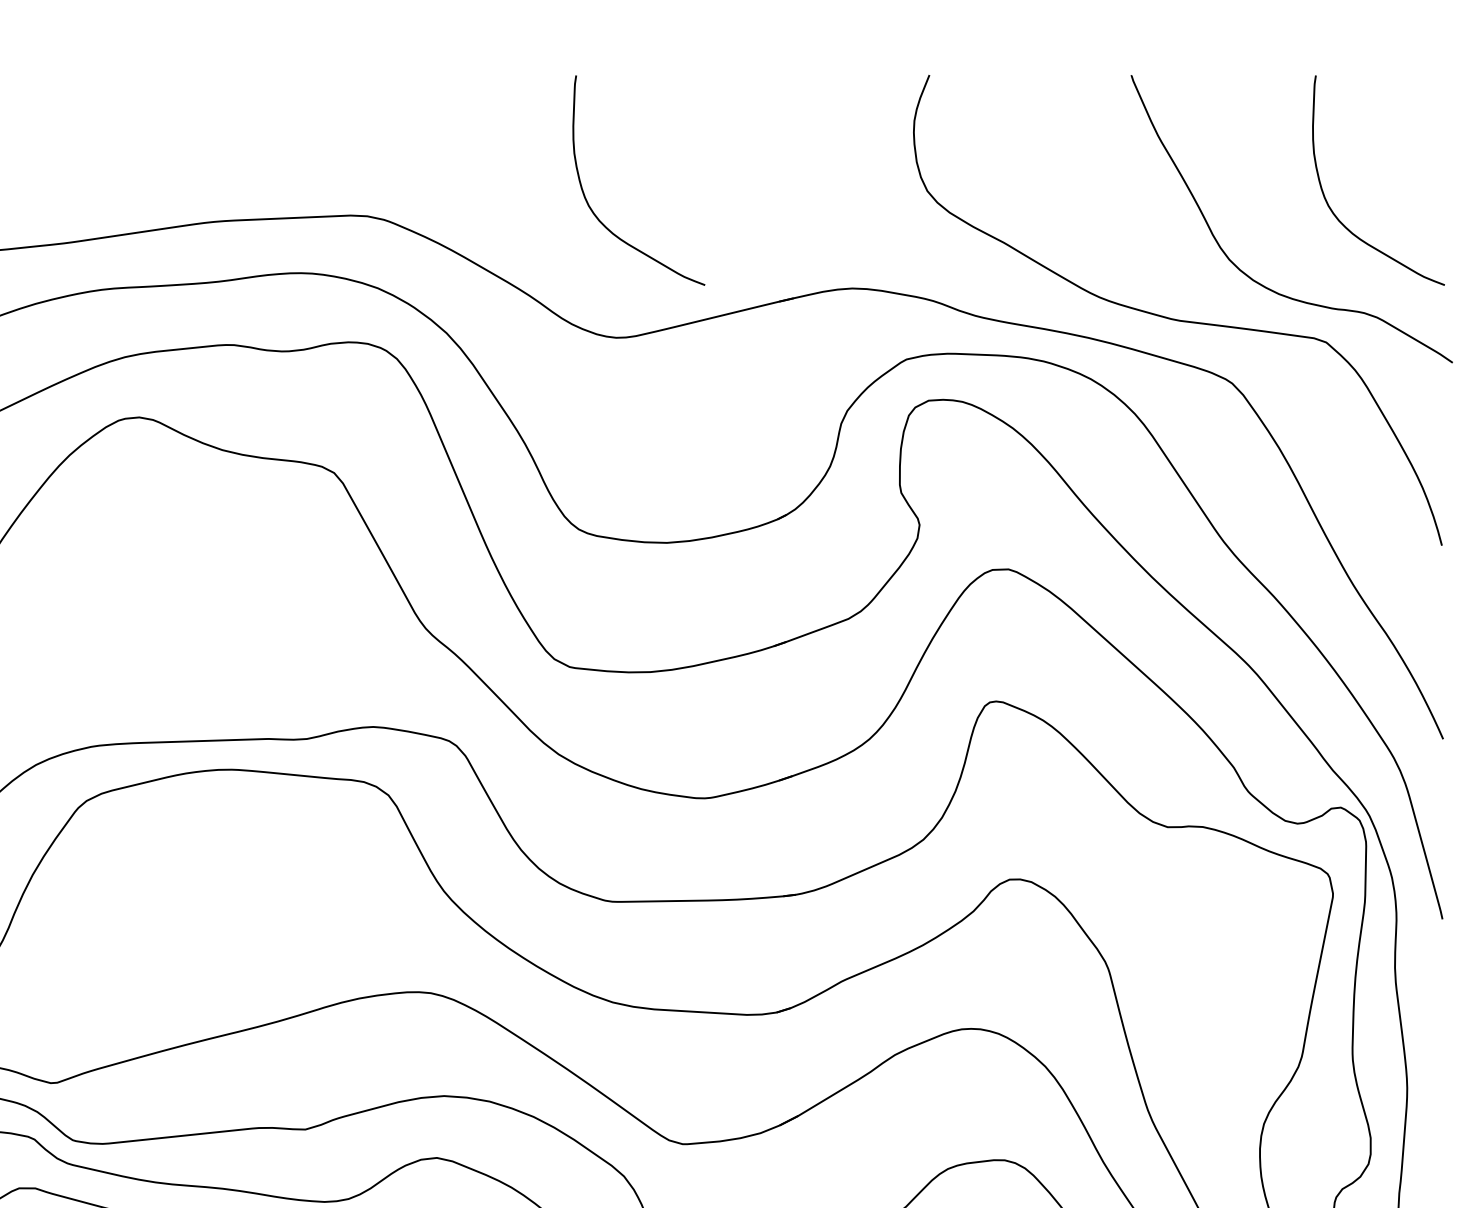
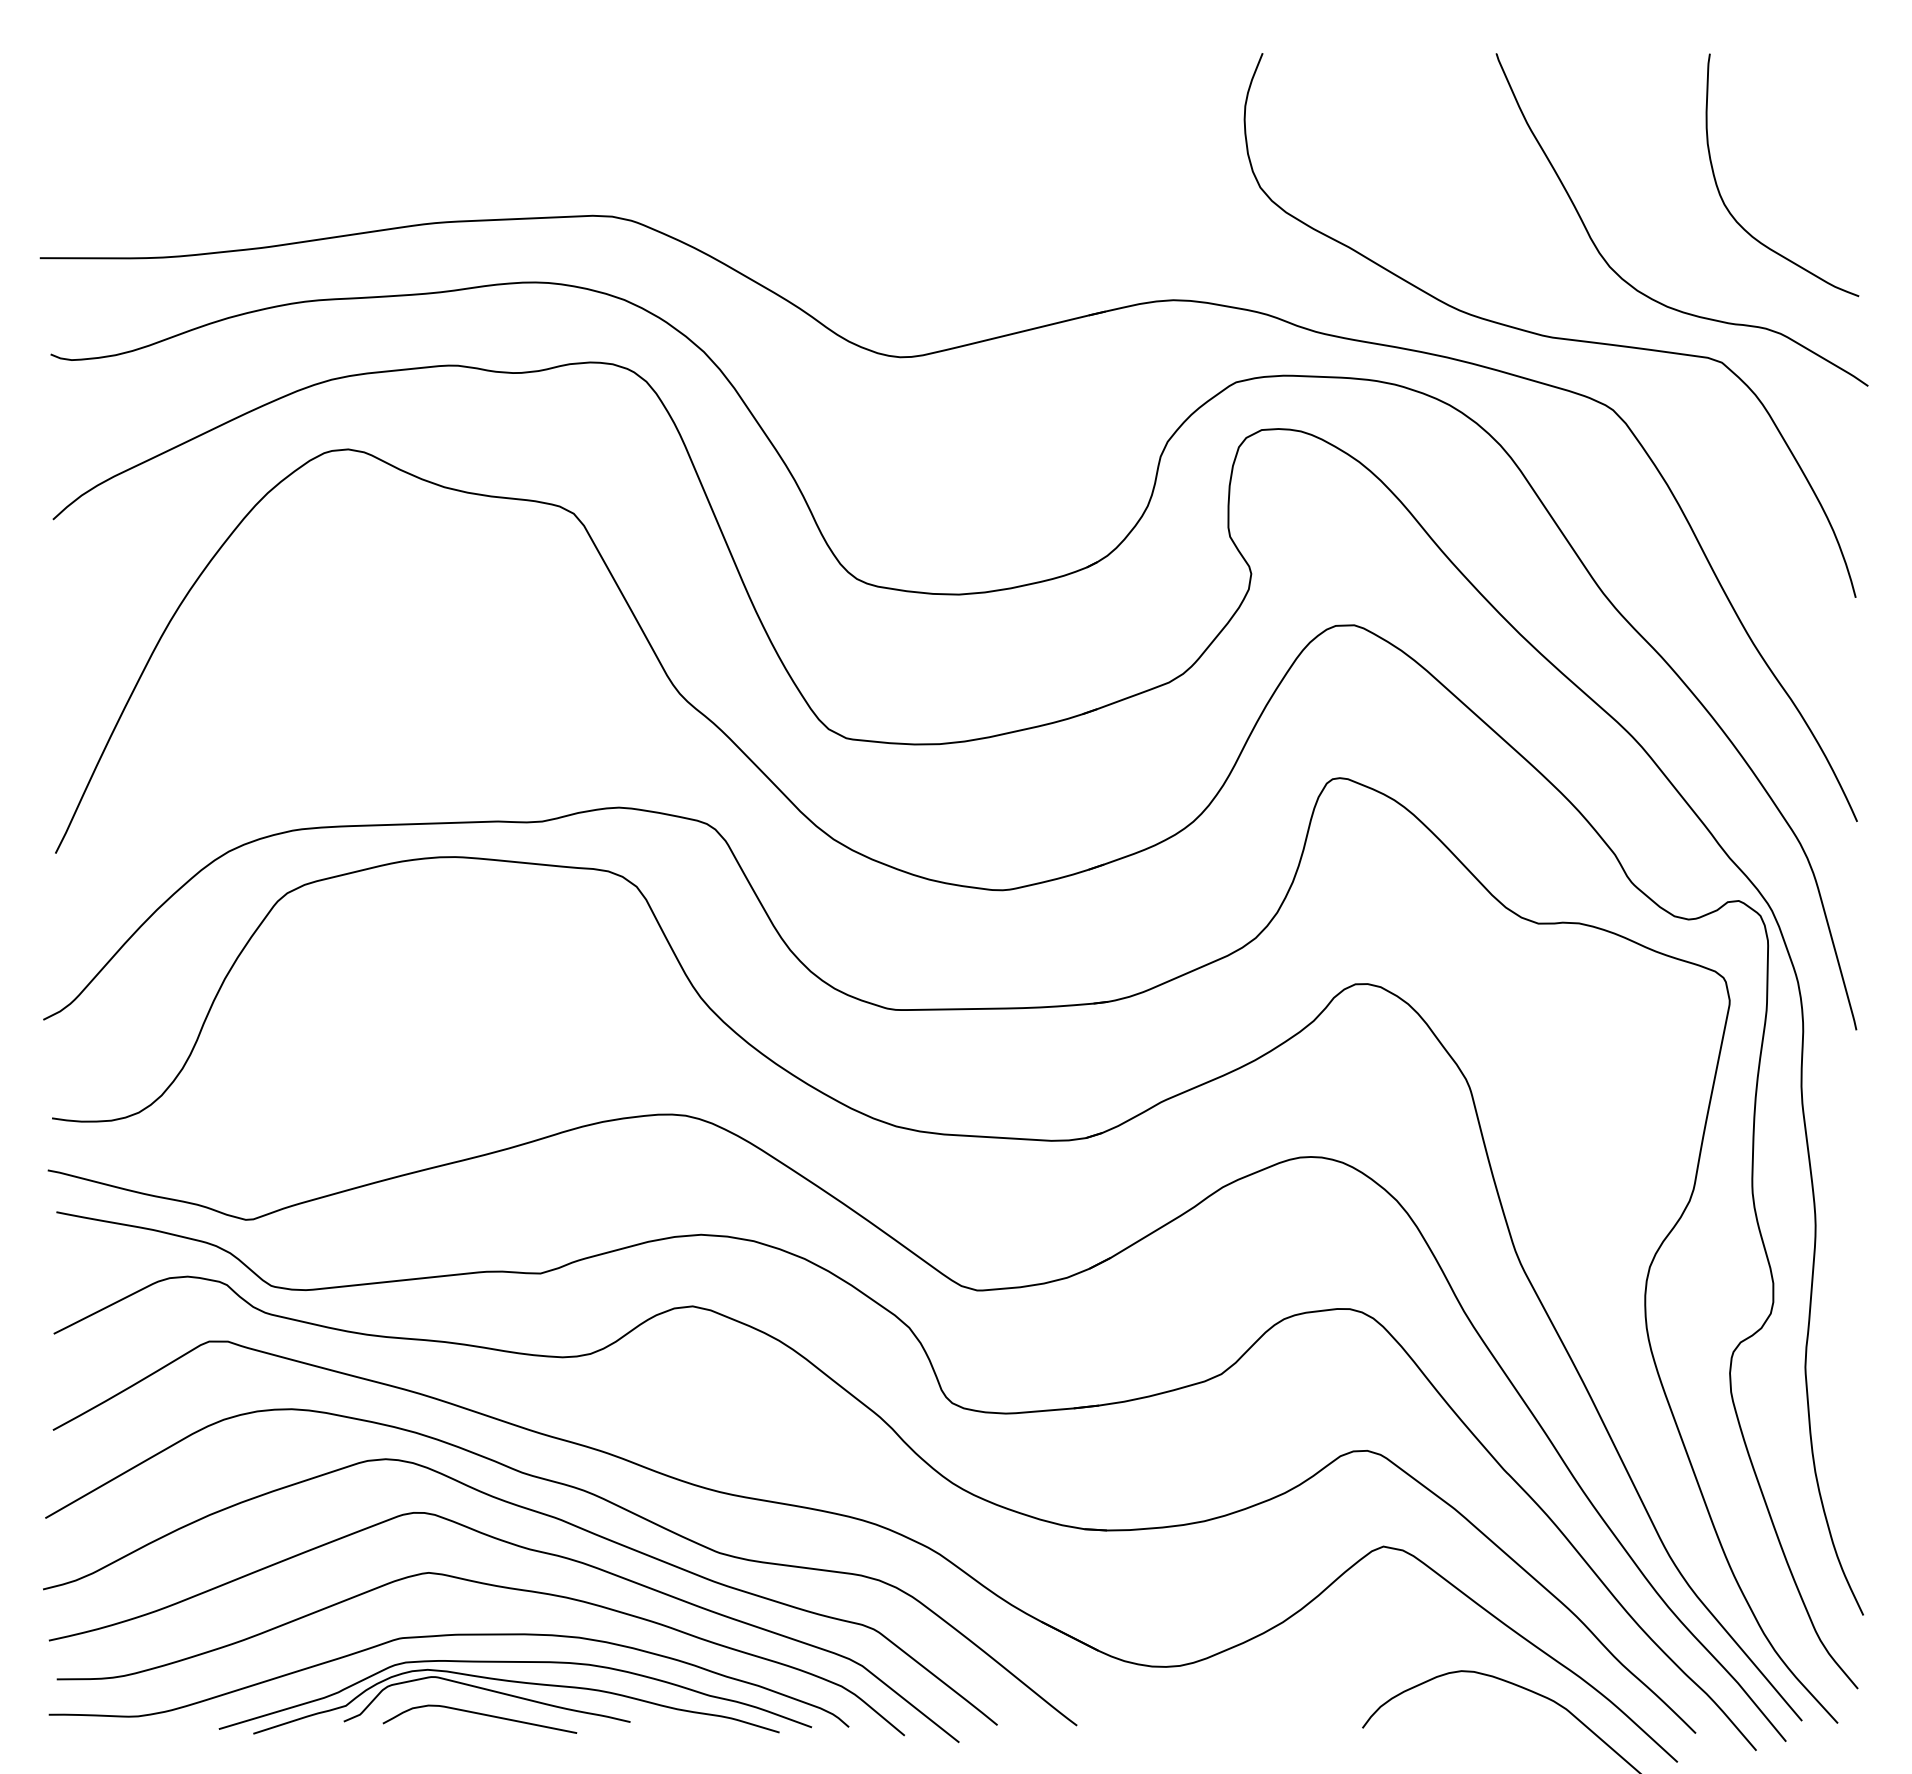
curve: (594, 211) -> (874, 211), removed

